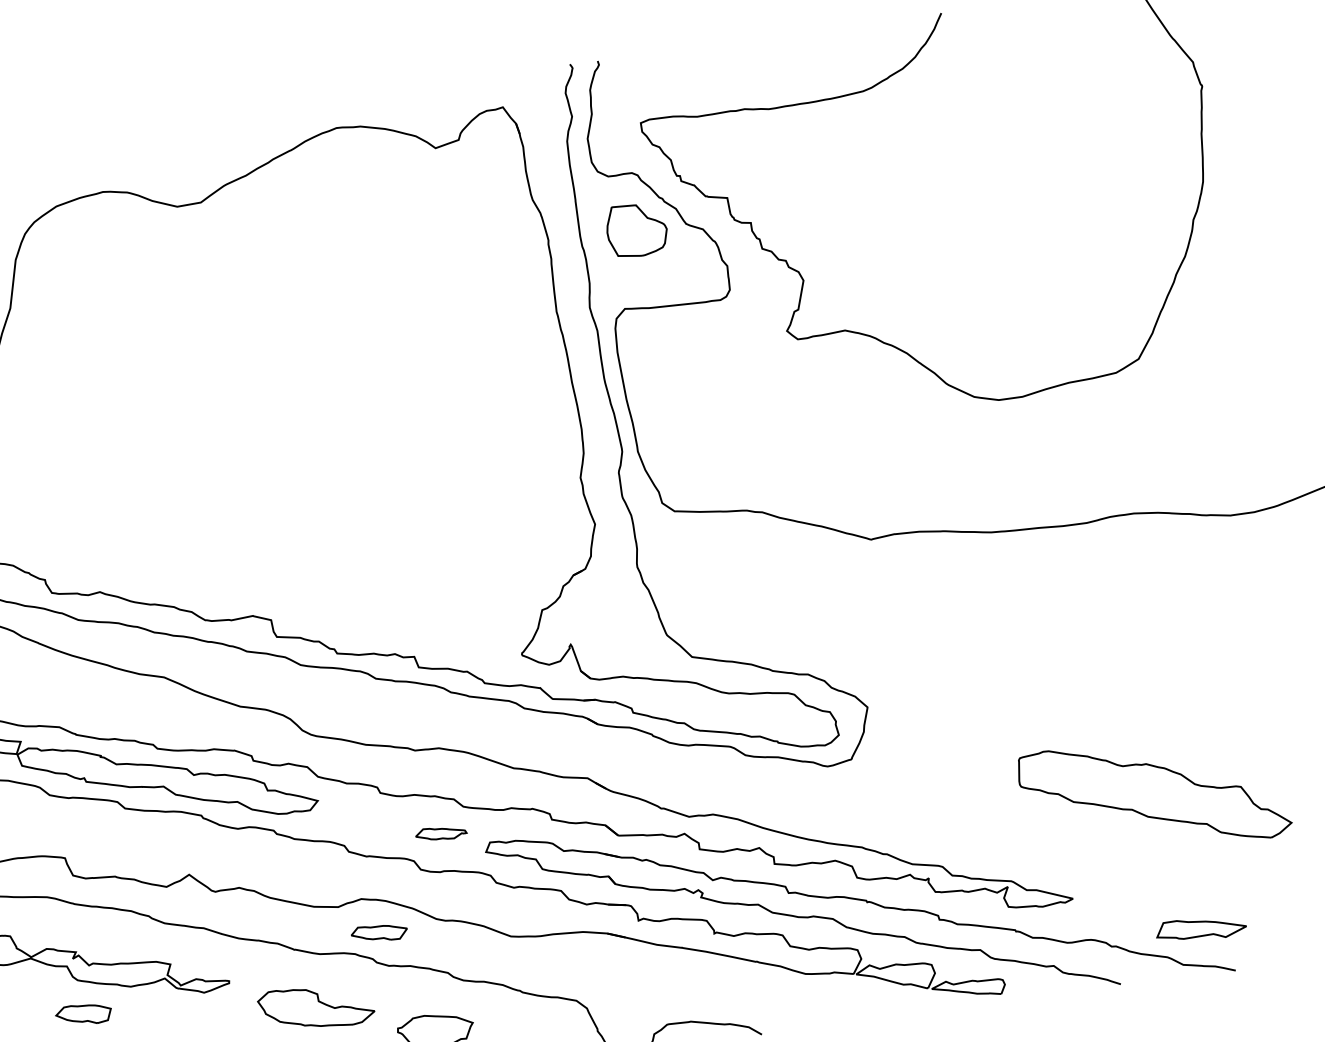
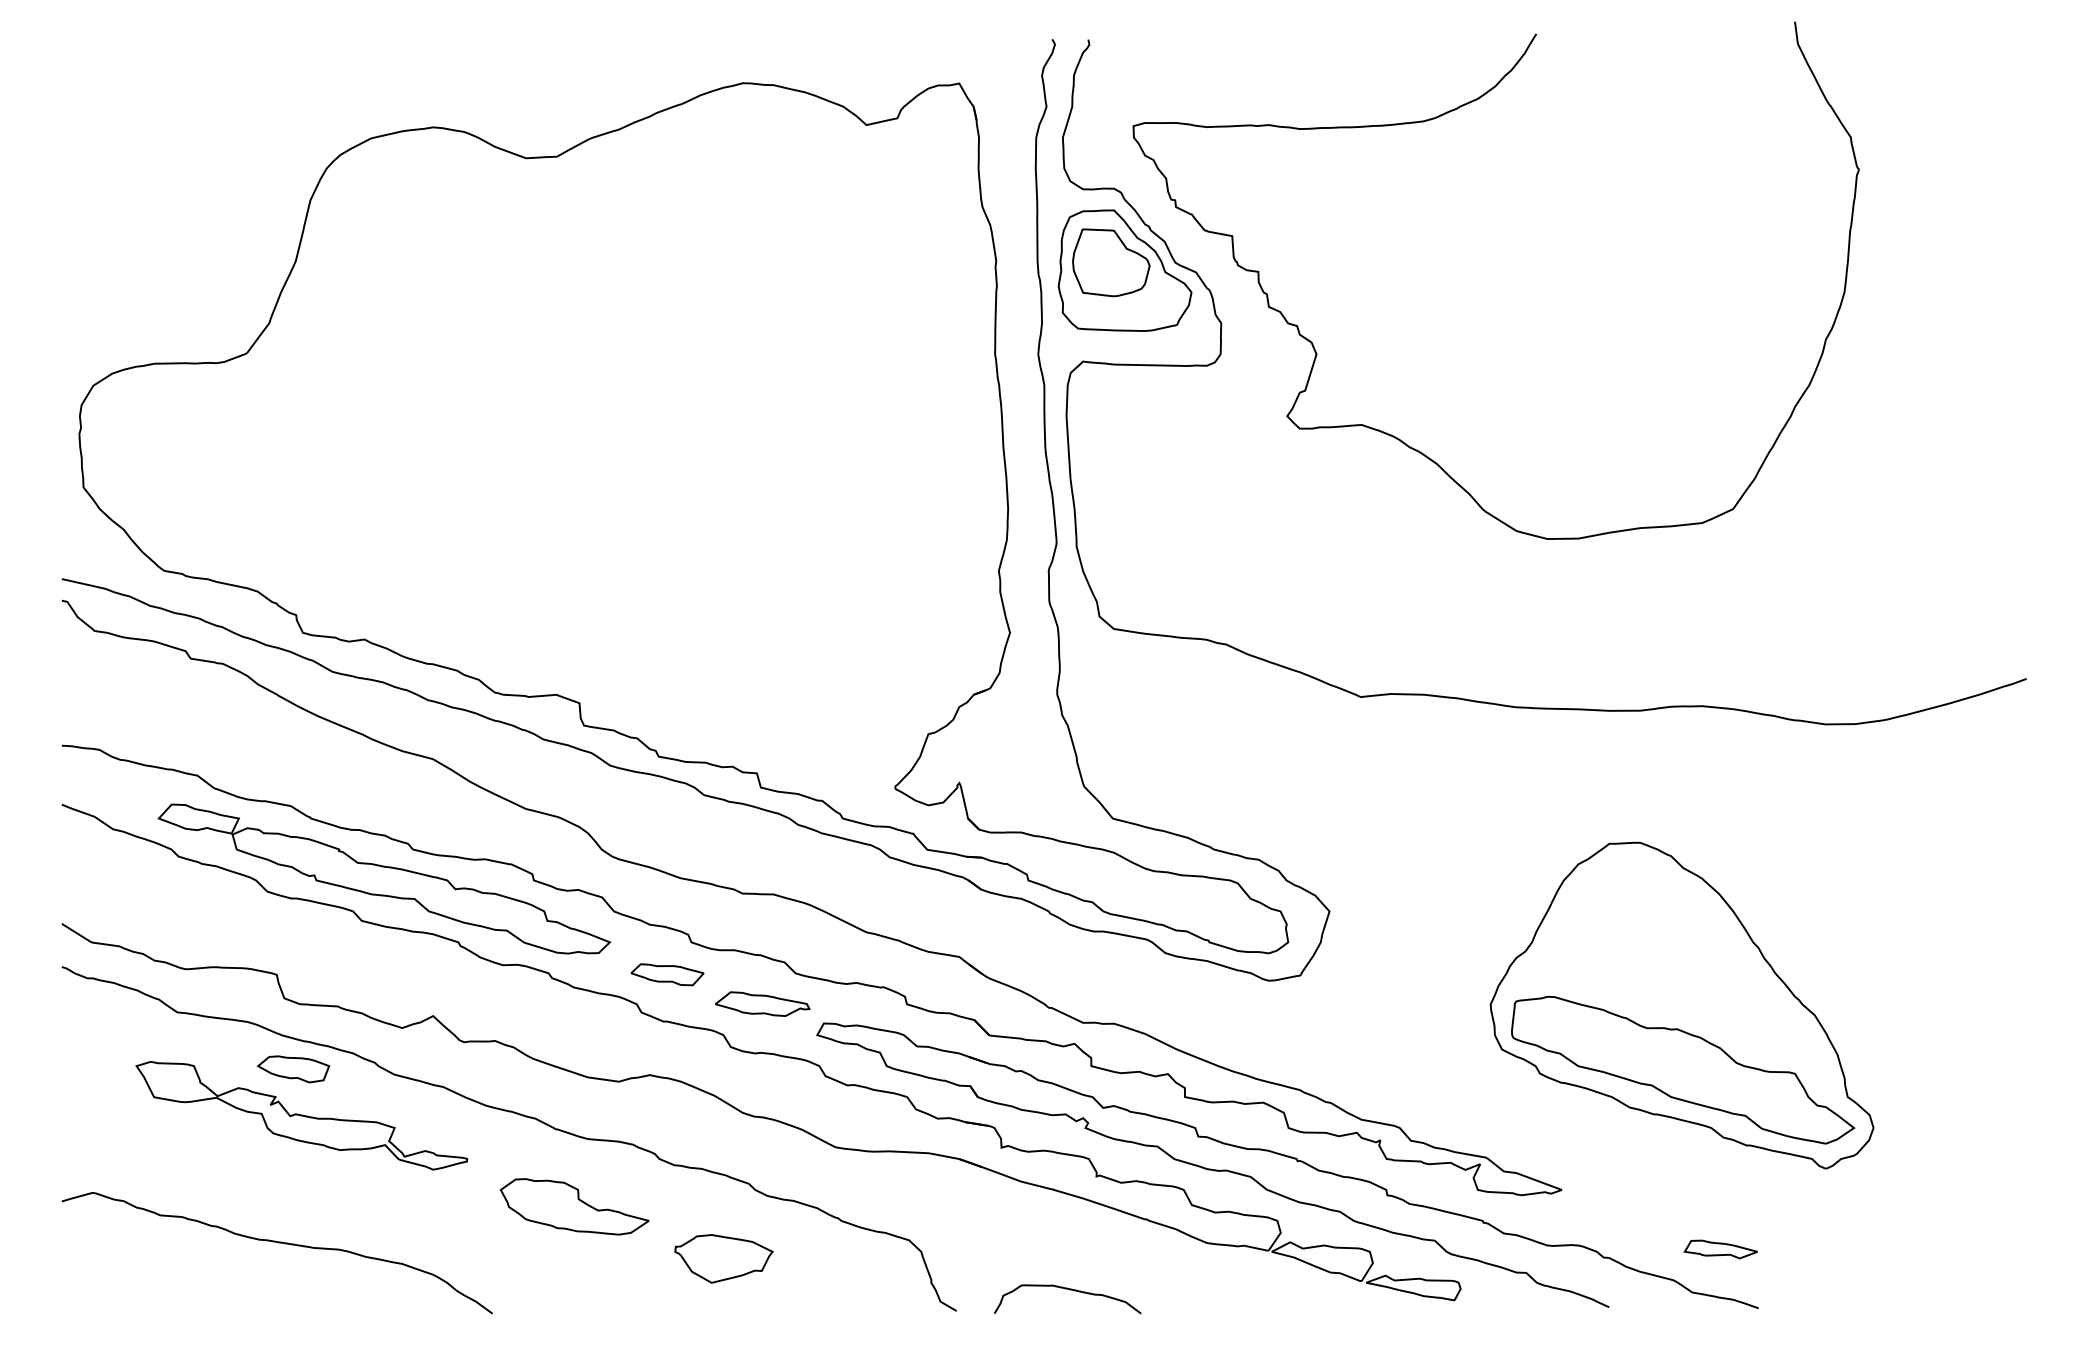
part: (647, 234) -> (1124, 270), added
part: (1147, 745) -> (1681, 1005), added
part: (440, 833) -> (762, 1003), size x1.43
part: (1200, 929) -> (1720, 1249), size x0.62
part: (379, 932) -> (667, 974), moved
part: (83, 1014) -> (293, 1069), moved

